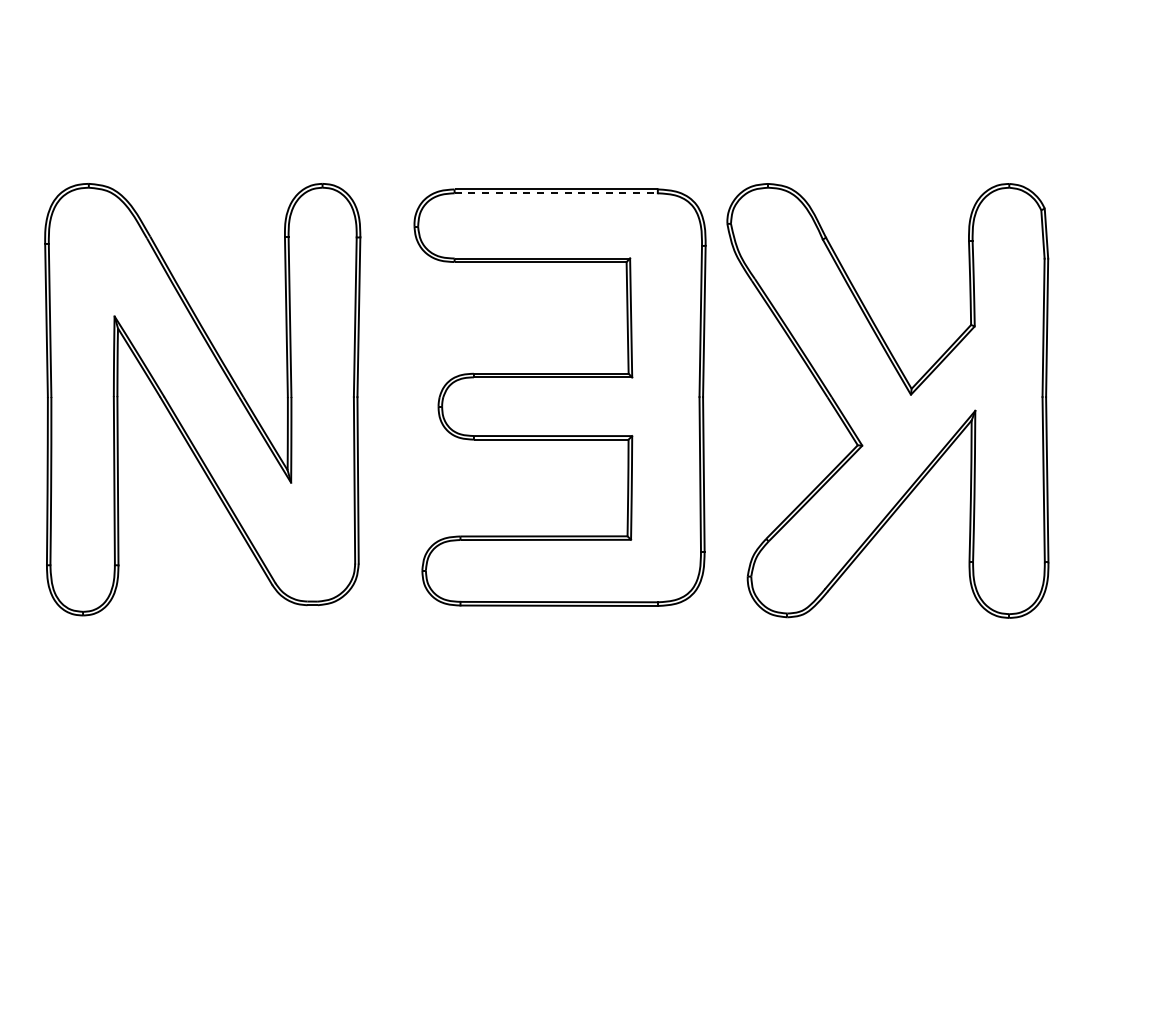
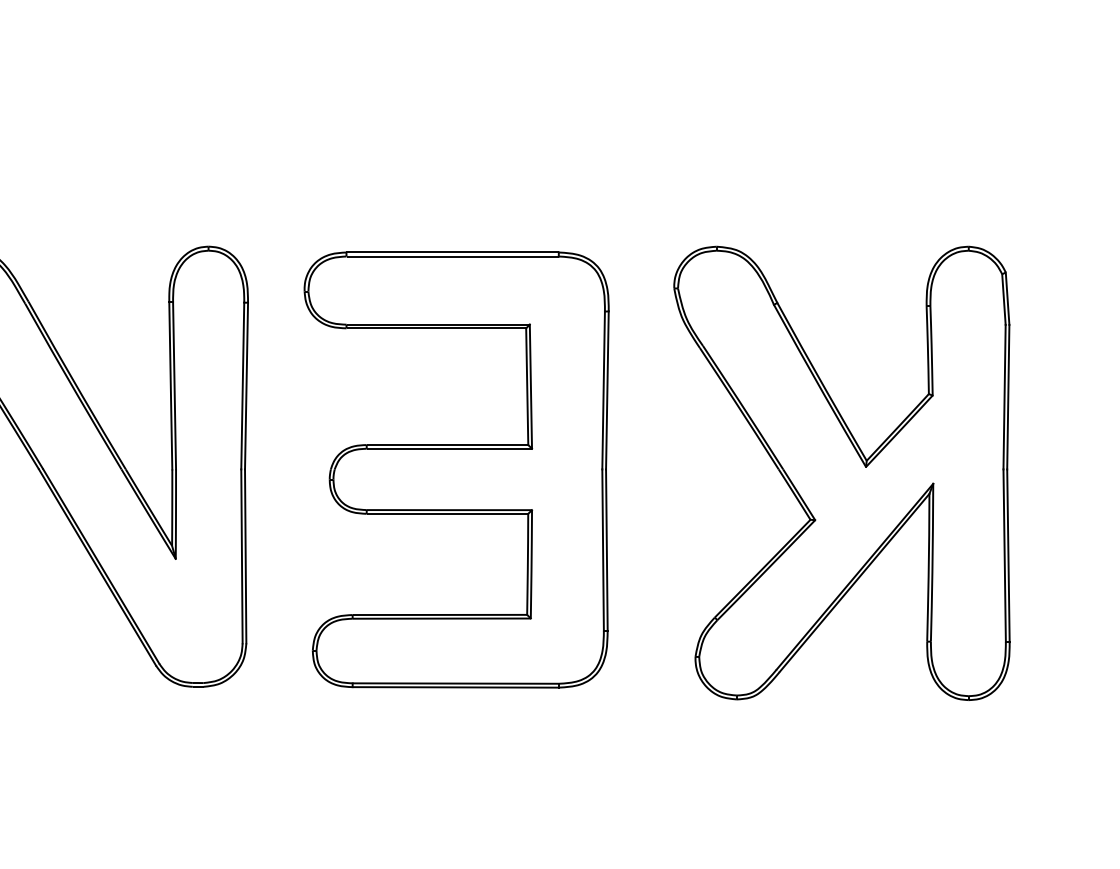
line: (557, 193) -> (453, 256), dashed -> solid
part: (887, 400) -> (841, 472), moved

